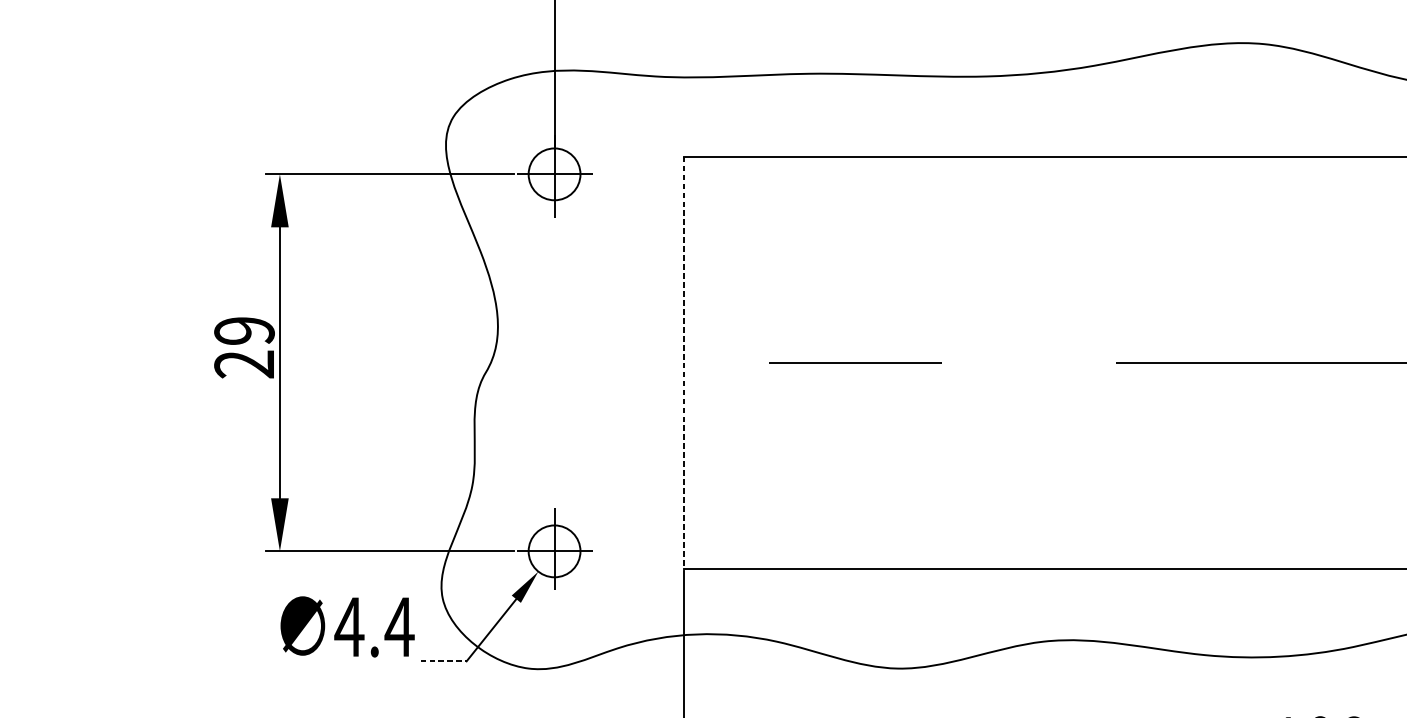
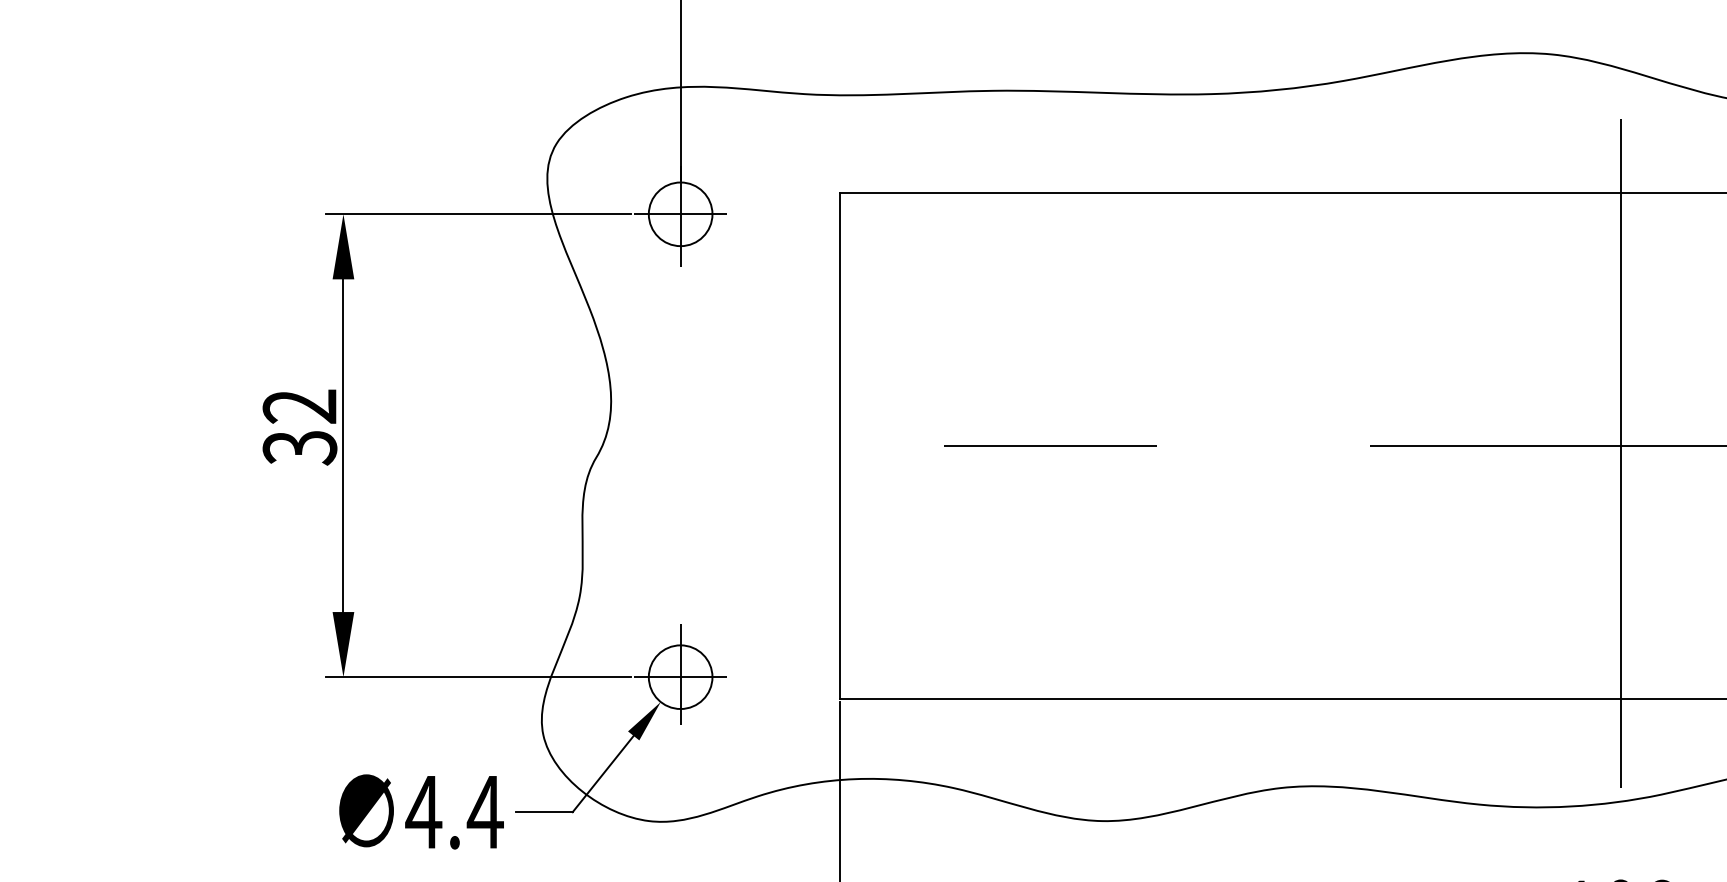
text: (244, 348) -> (300, 427), 29 -> 32
line: (683, 363) -> (839, 446), dashed -> solid
line: (1320, 369) -> (1620, 453), added
text: (347, 626) -> (421, 811), moved
line: (443, 661) -> (544, 812), dashed -> solid

